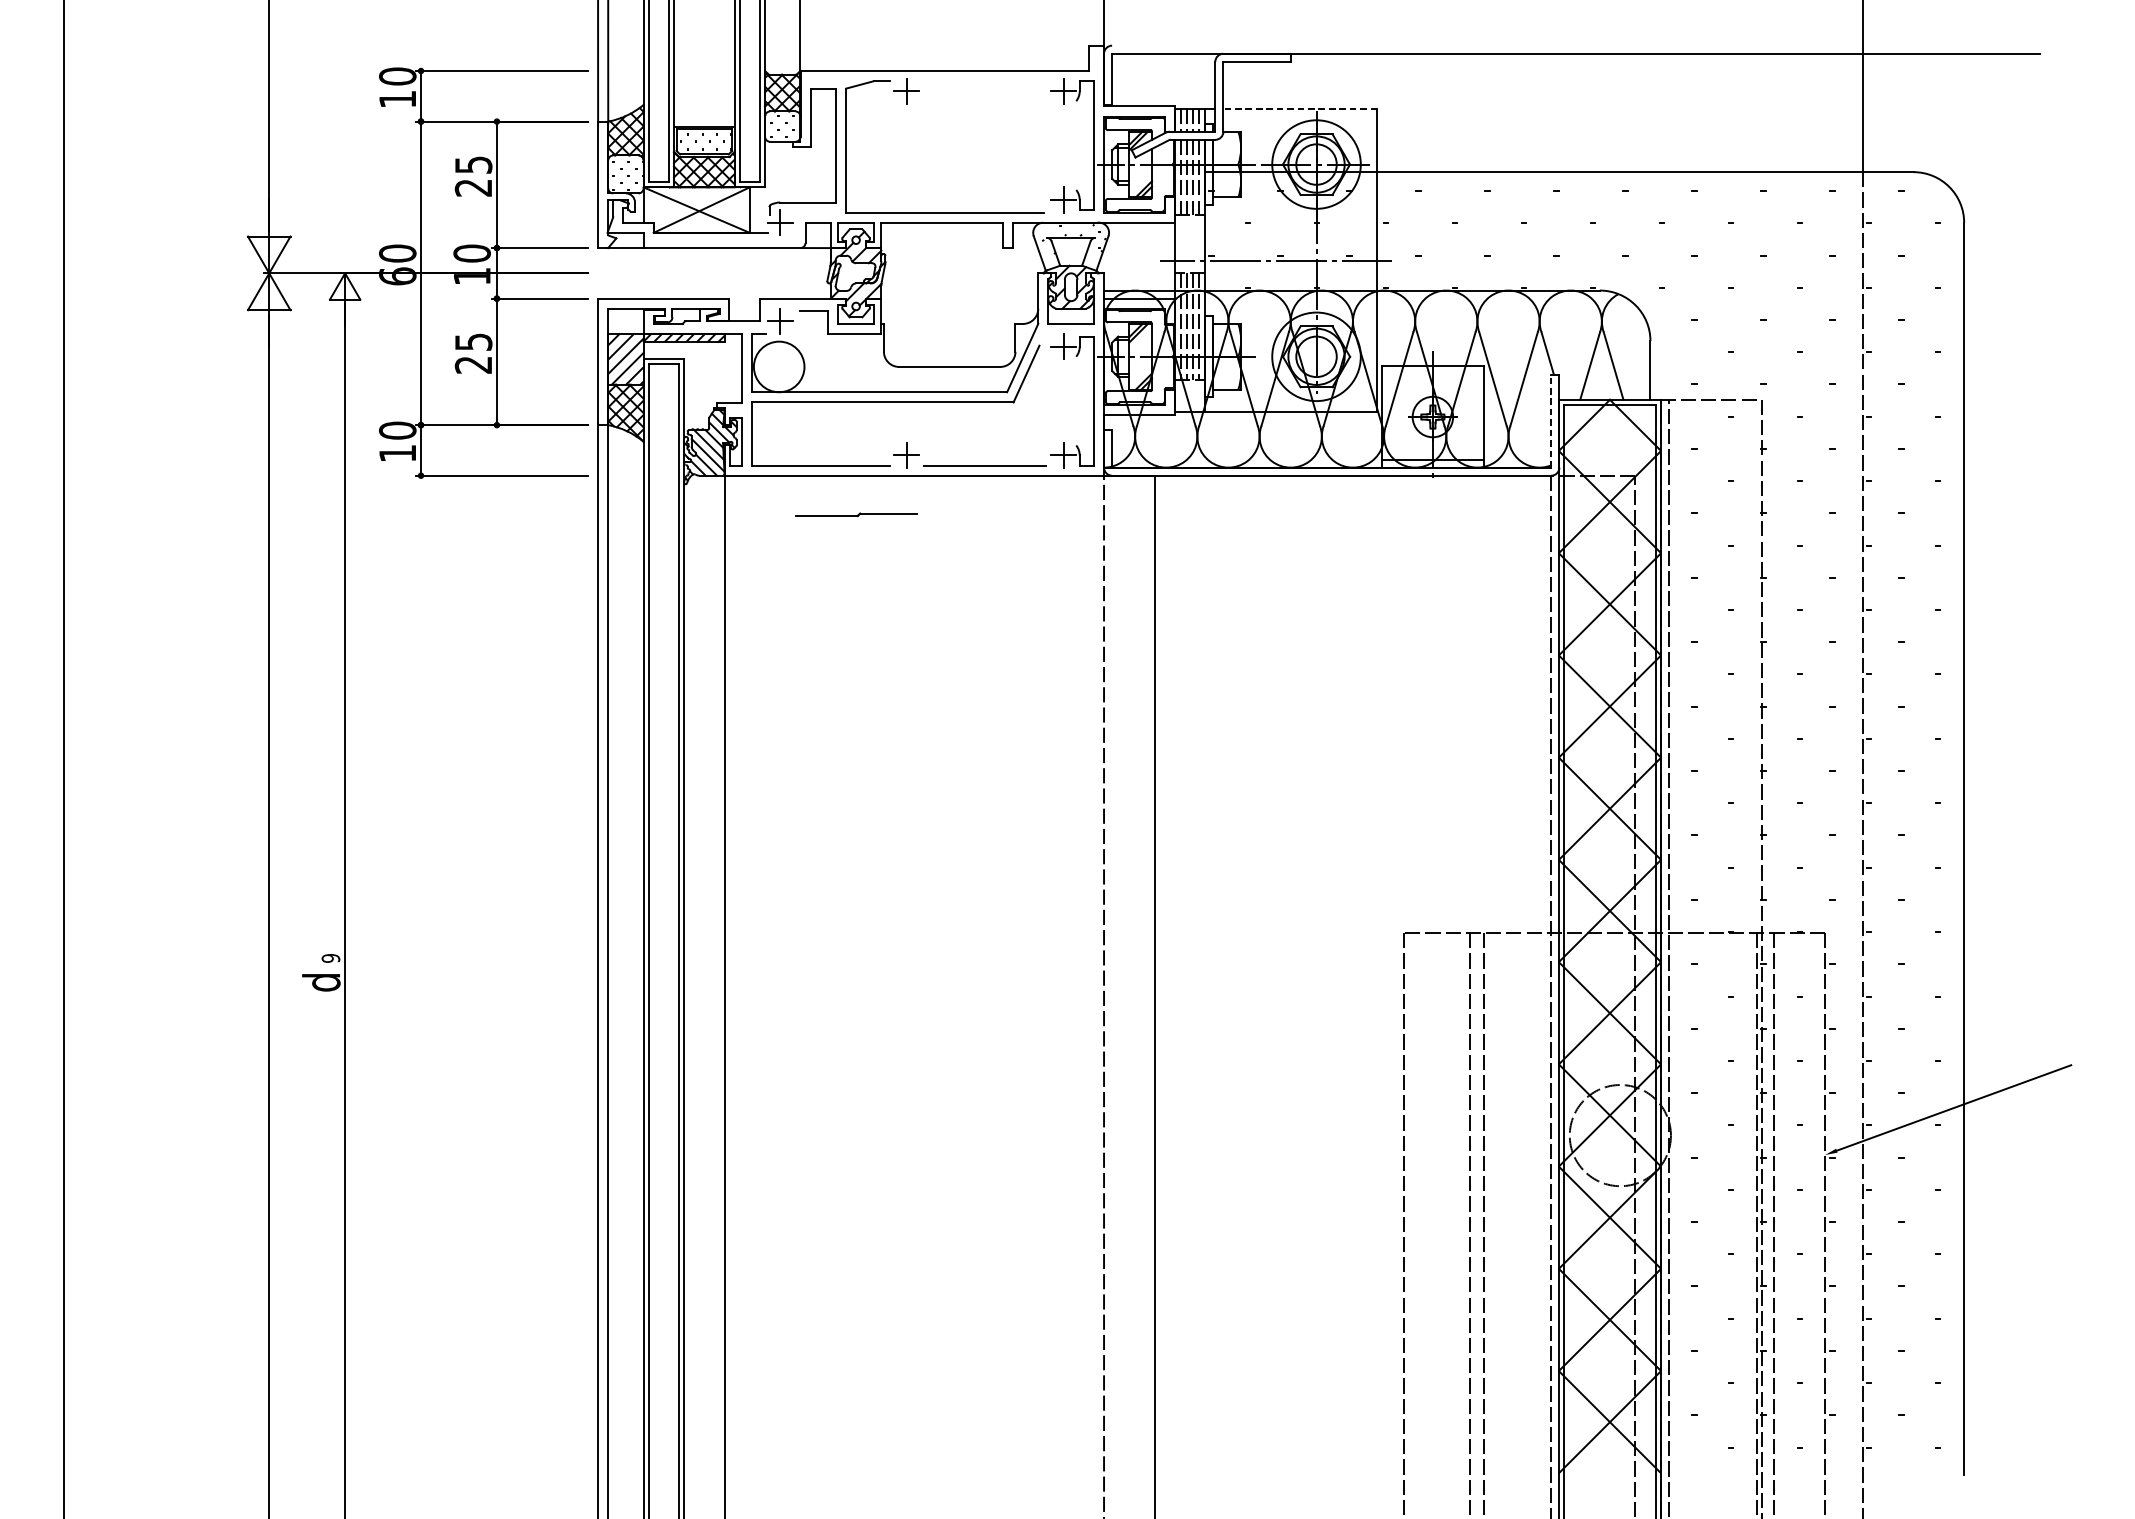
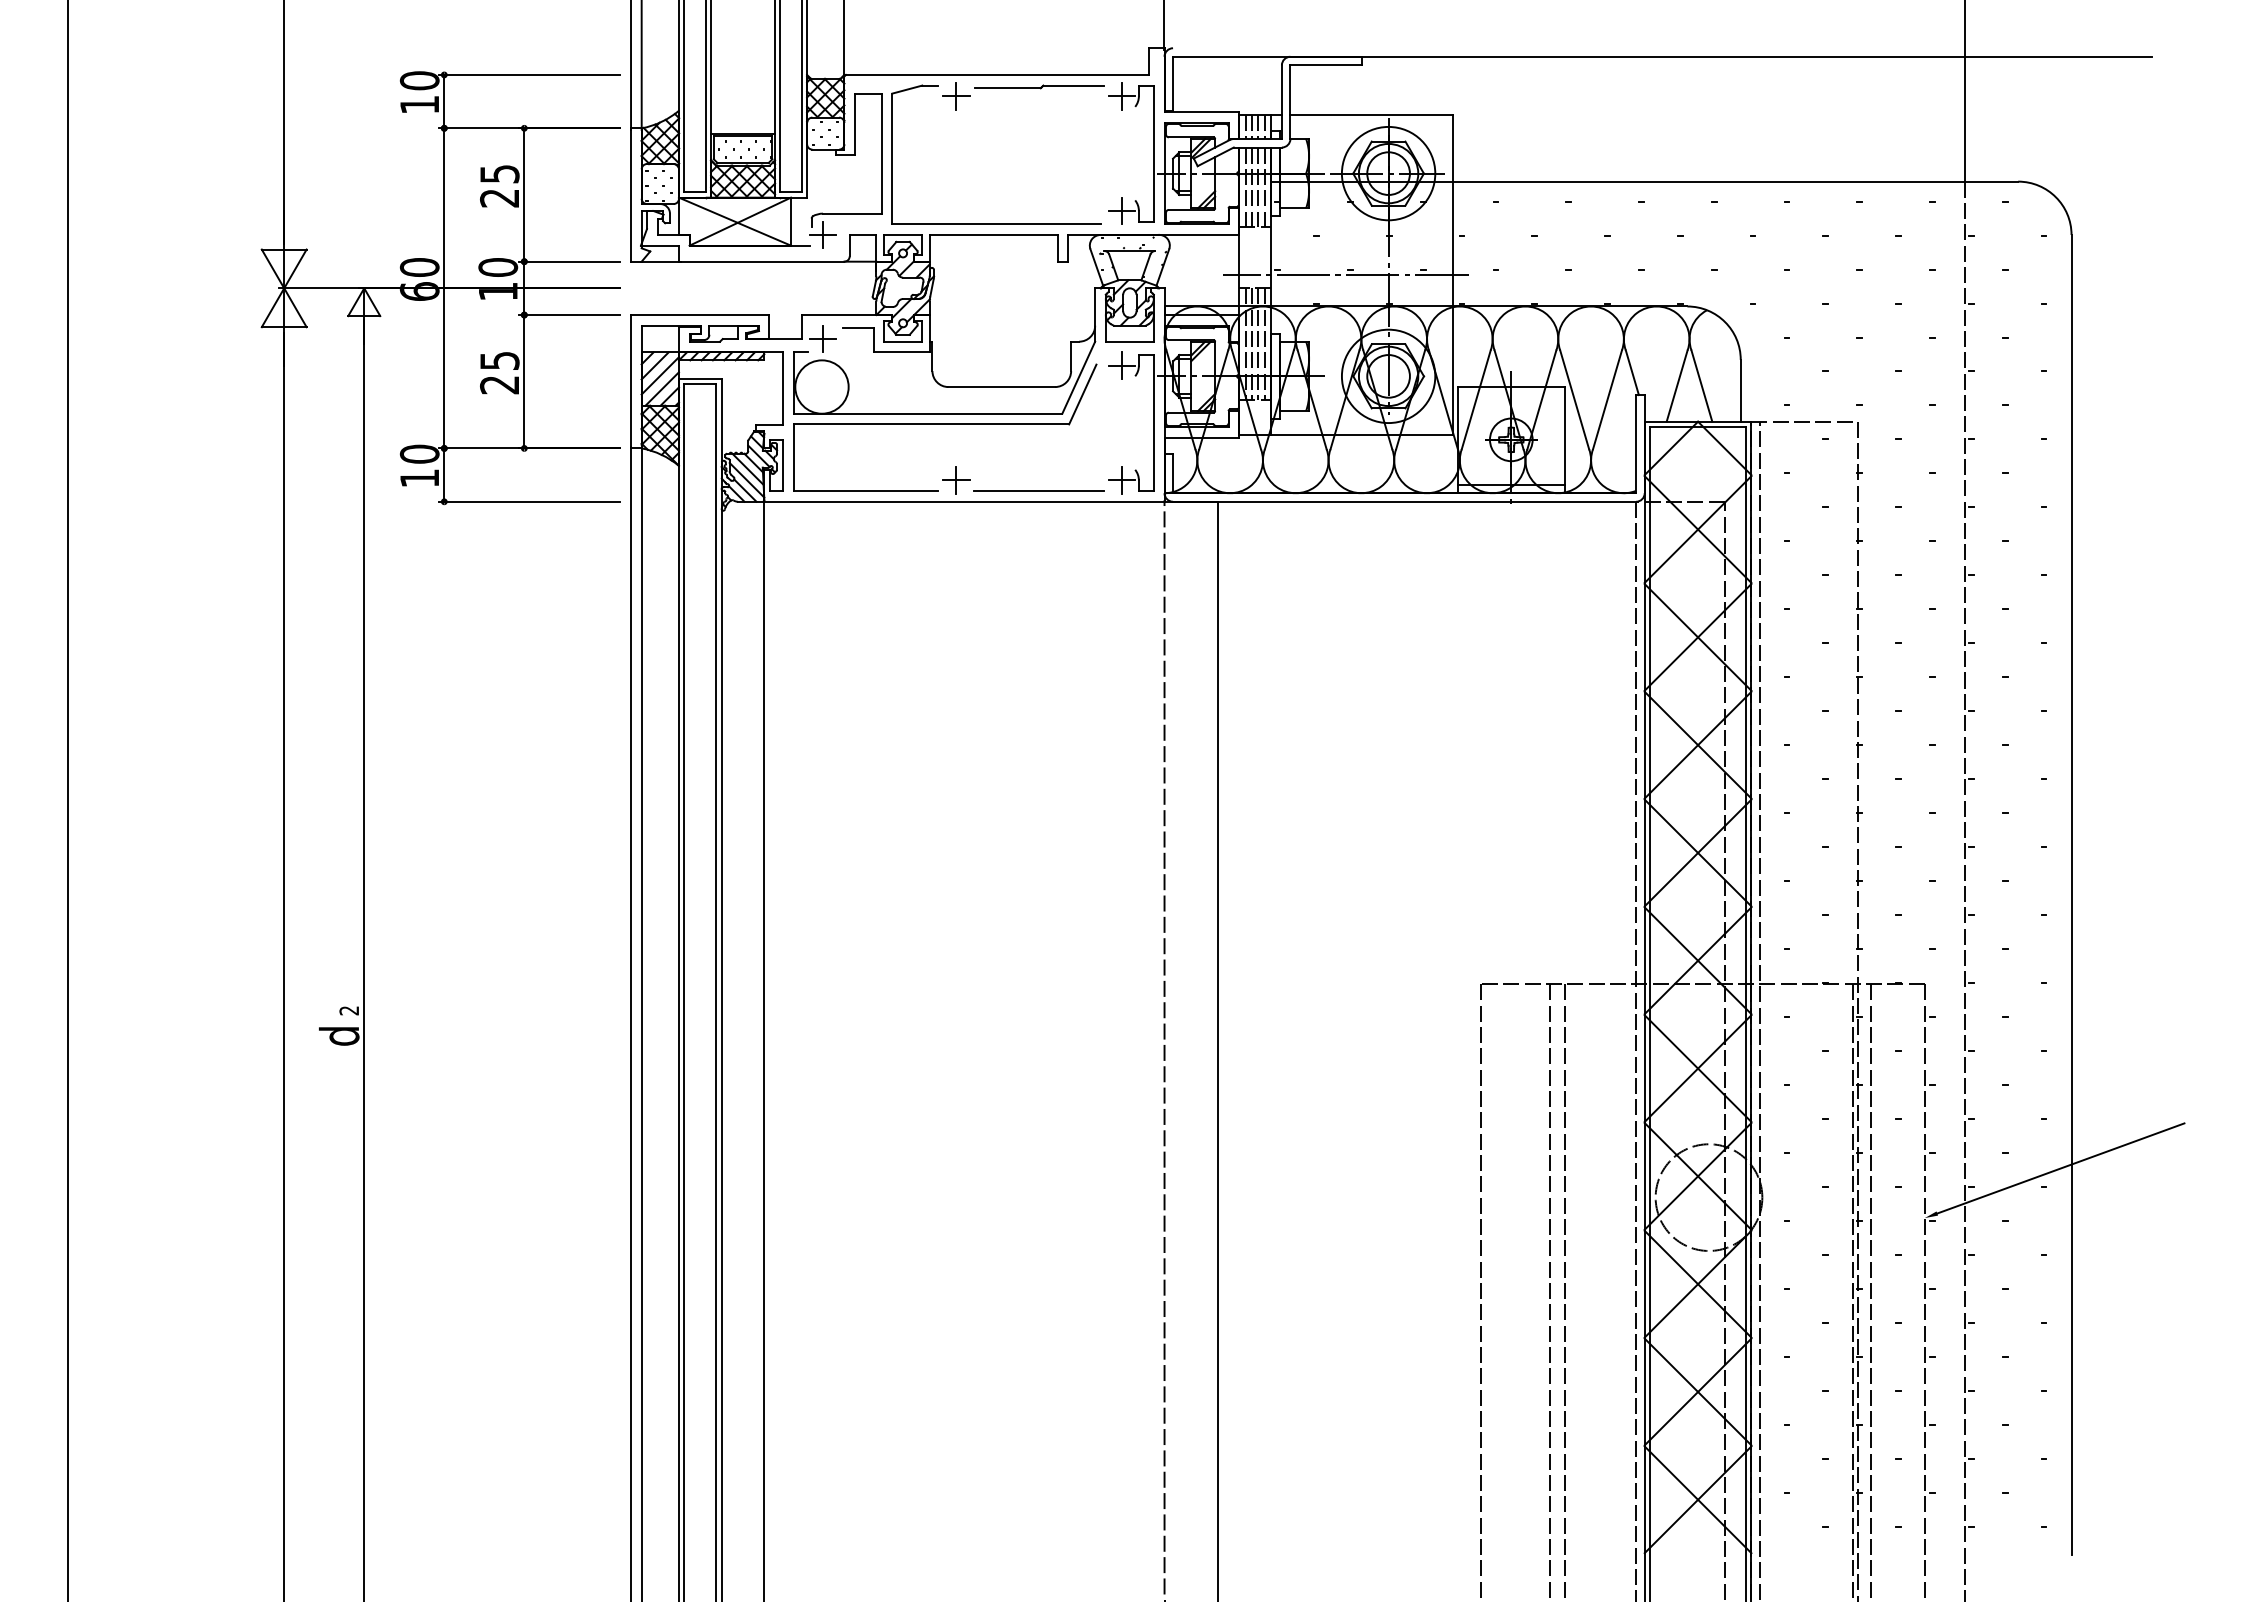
line: (1300, 108) -> (1371, 114), dashed -> solid
line: (1551, 420) -> (1636, 443), dashed -> solid
part: (856, 514) -> (1039, 86), moved
text: (331, 958) -> (349, 1010), 9 -> 2

